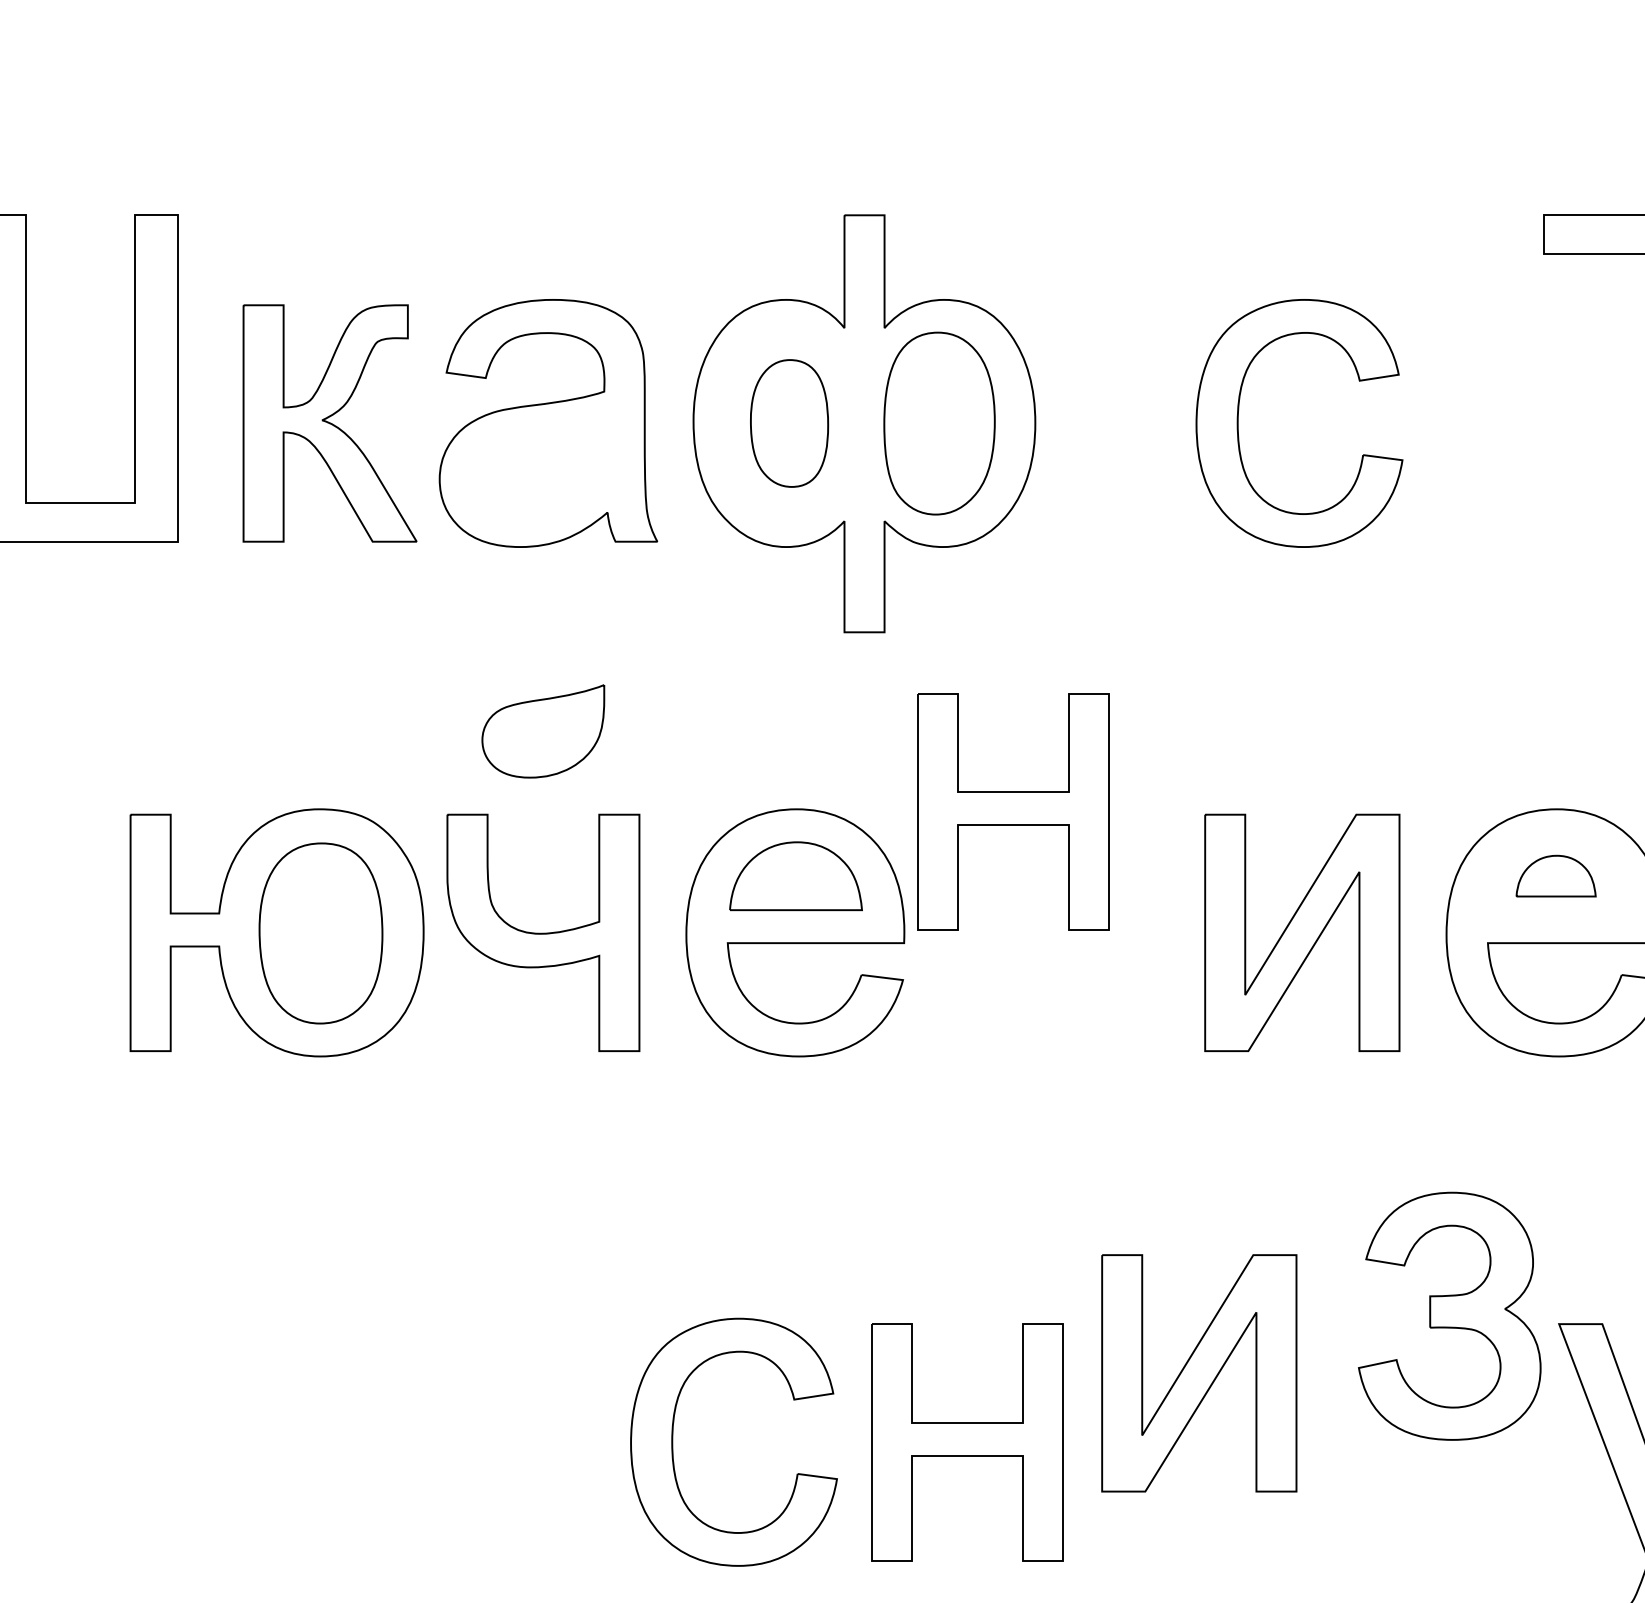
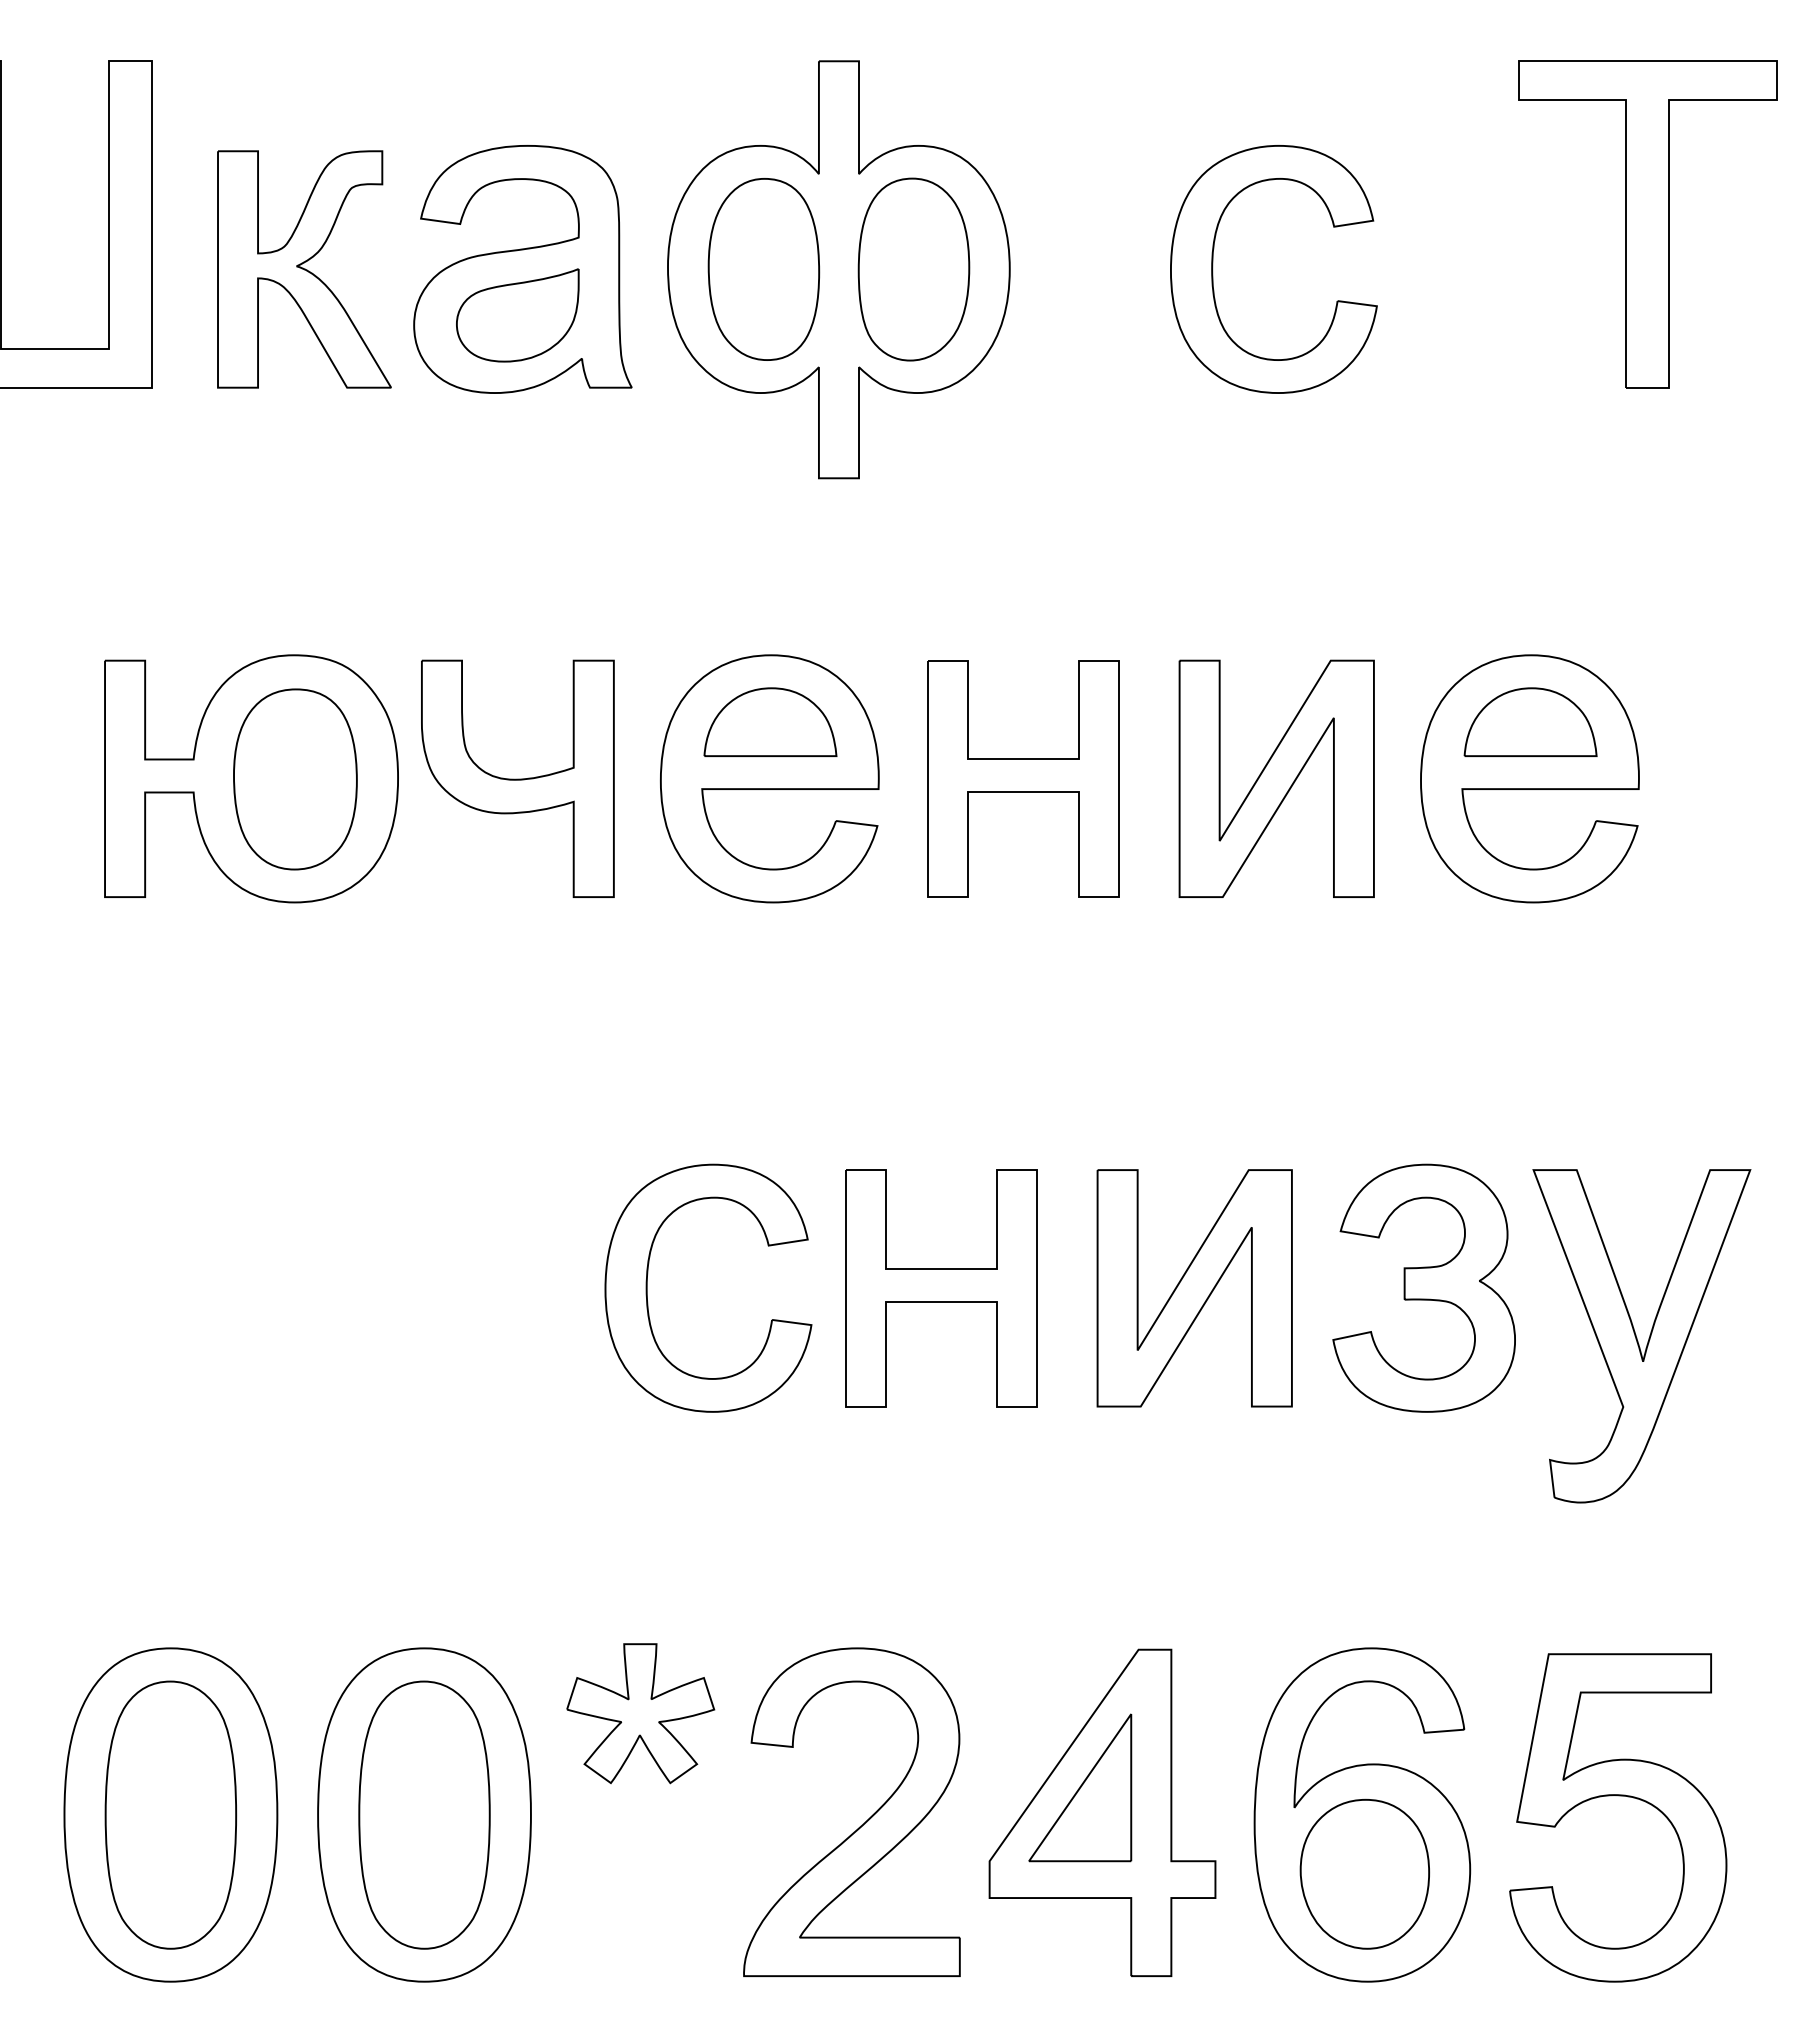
part: (789, 423) -> (763, 269), size x1.43
part: (543, 731) -> (517, 315), moved
part: (1013, 811) -> (1023, 778), moved
part: (1556, 875) -> (1530, 721), size x1.67
part: (1449, 1315) -> (1423, 1287), moved
part: (1199, 1373) -> (1194, 1288), moved

